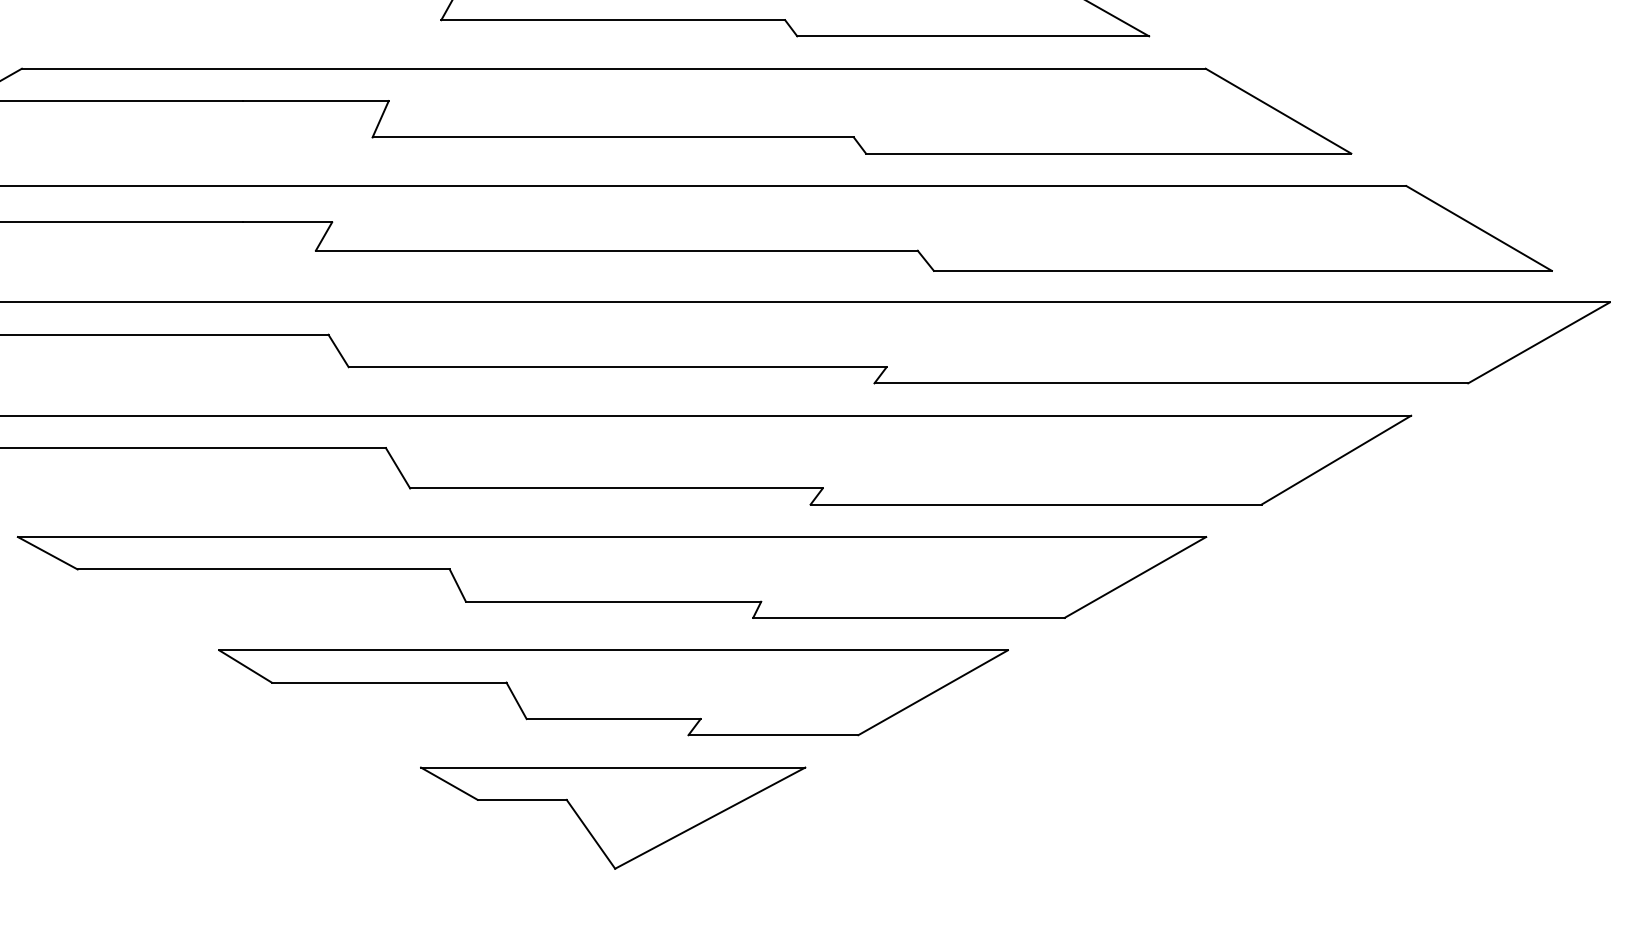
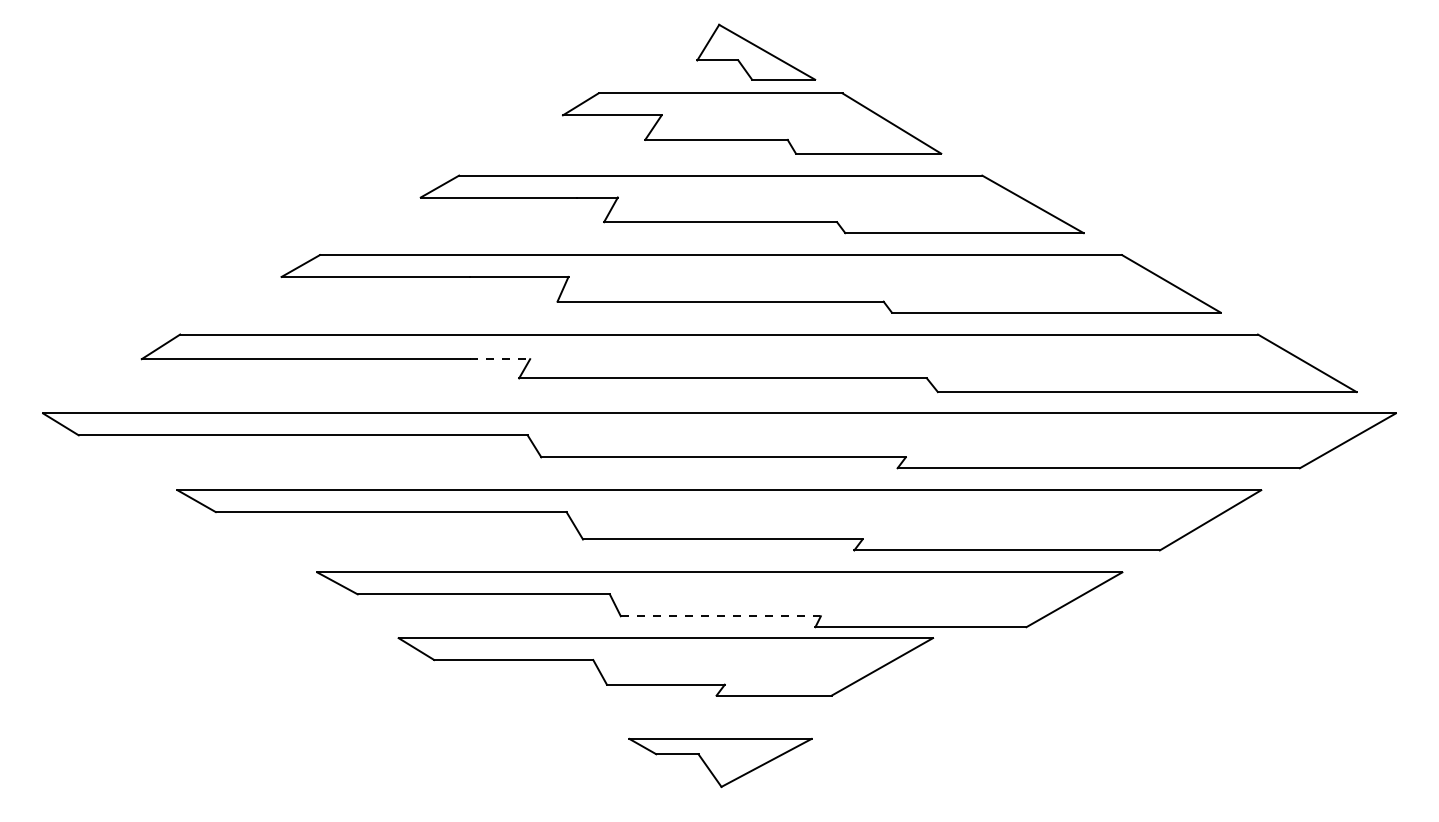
line: (288, 222) -> (500, 359), solid -> dashed
line: (614, 602) -> (721, 616), solid -> dashed
part: (613, 692) -> (665, 666), moved
part: (613, 817) -> (720, 762), size x0.7

